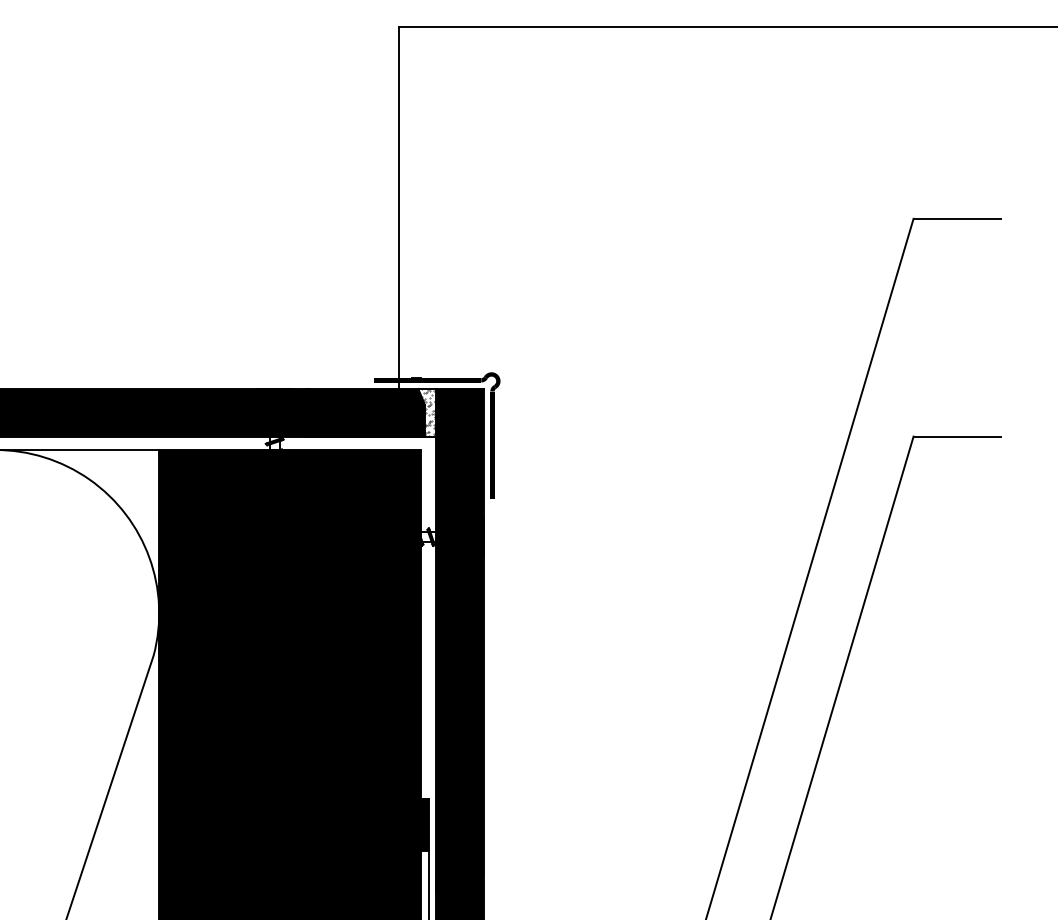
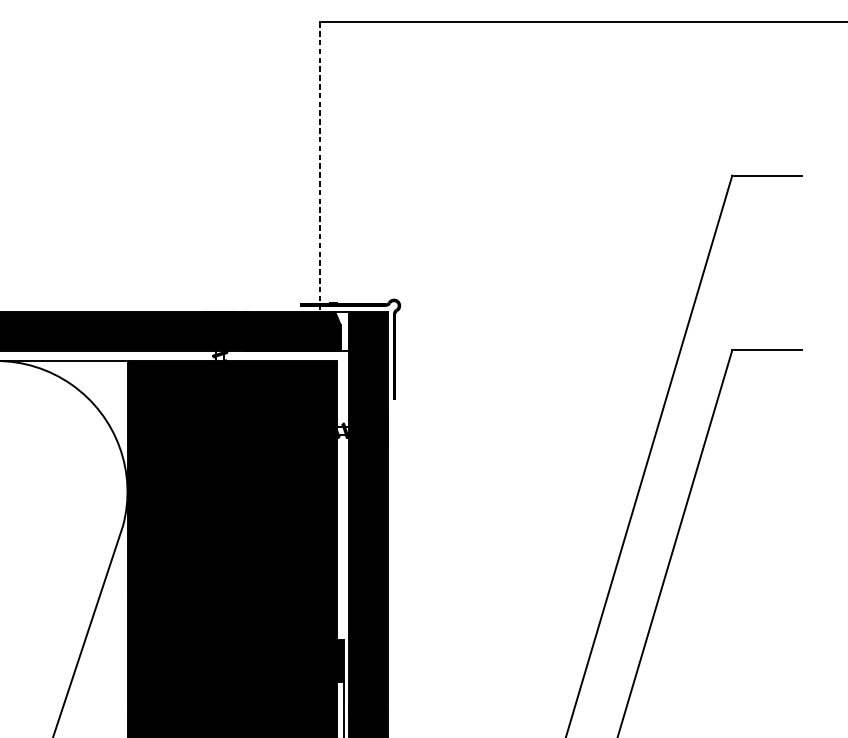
line: (398, 208) -> (319, 167), solid -> dashed
hatch: (428, 412) -> (343, 330), removed

